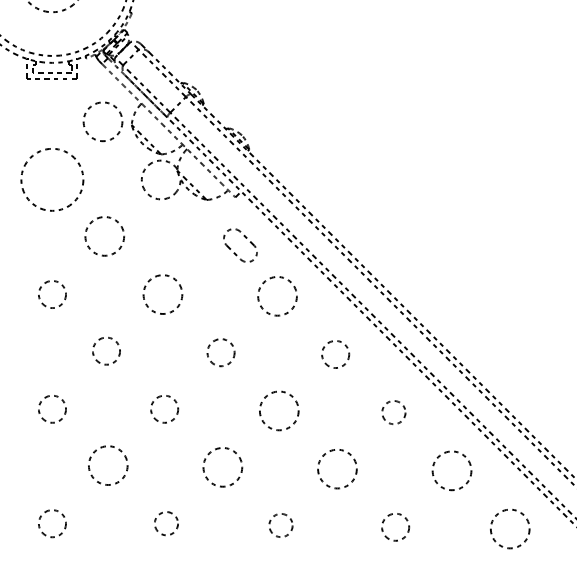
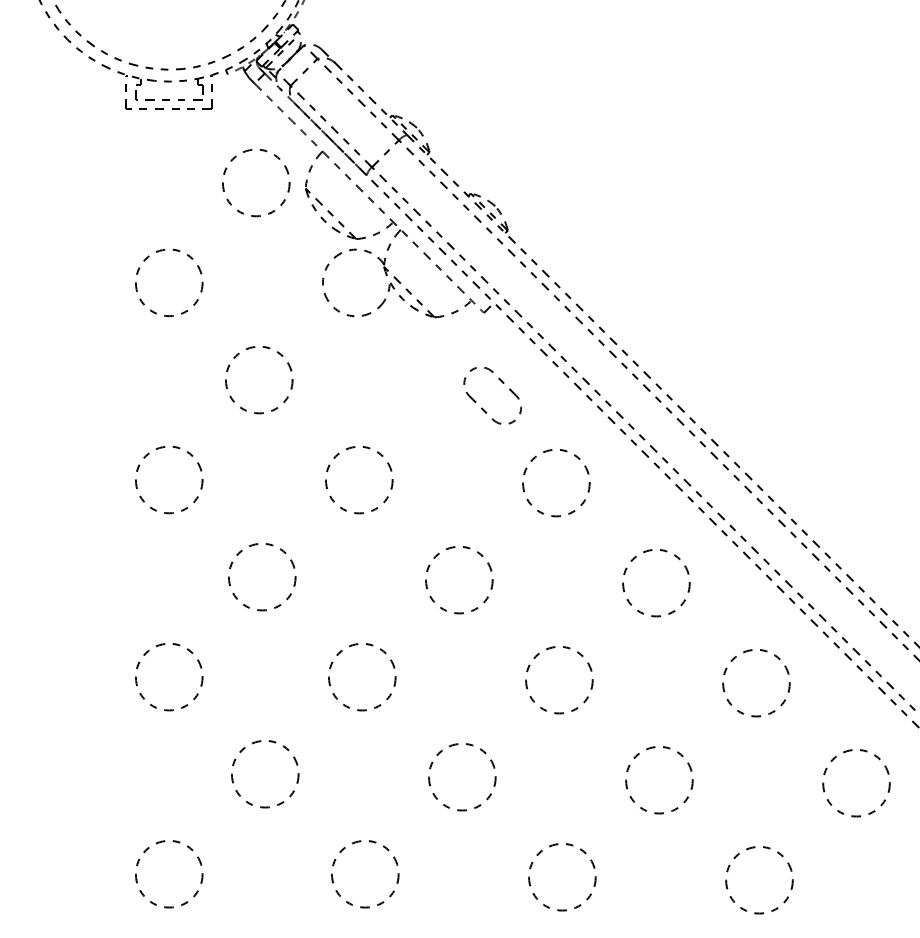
circle: (52, 179) -> (169, 282), size x0.62
circle: (52, 294) -> (169, 479), size x1.43
circle: (106, 351) -> (262, 577), size x1.43
circle: (220, 352) -> (458, 579), size x1.43
circle: (335, 354) -> (656, 583), size x1.43
circle: (52, 409) -> (169, 677), size x1.43
circle: (164, 409) -> (361, 677), size x1.43
circle: (393, 412) -> (755, 682), size x1.67
circle: (52, 523) -> (169, 873), size x1.43
circle: (166, 523) -> (365, 873), size x1.67
circle: (280, 525) -> (561, 877), size x1.67
circle: (395, 526) -> (759, 878), size x1.43

